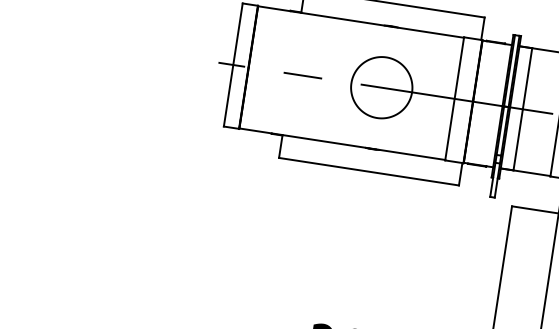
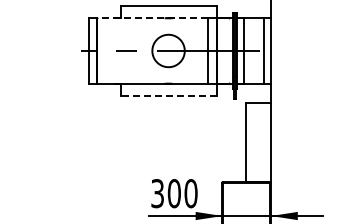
line: (360, 22) -> (152, 18), solid -> dashed
line: (368, 170) -> (168, 95), solid -> dashed

